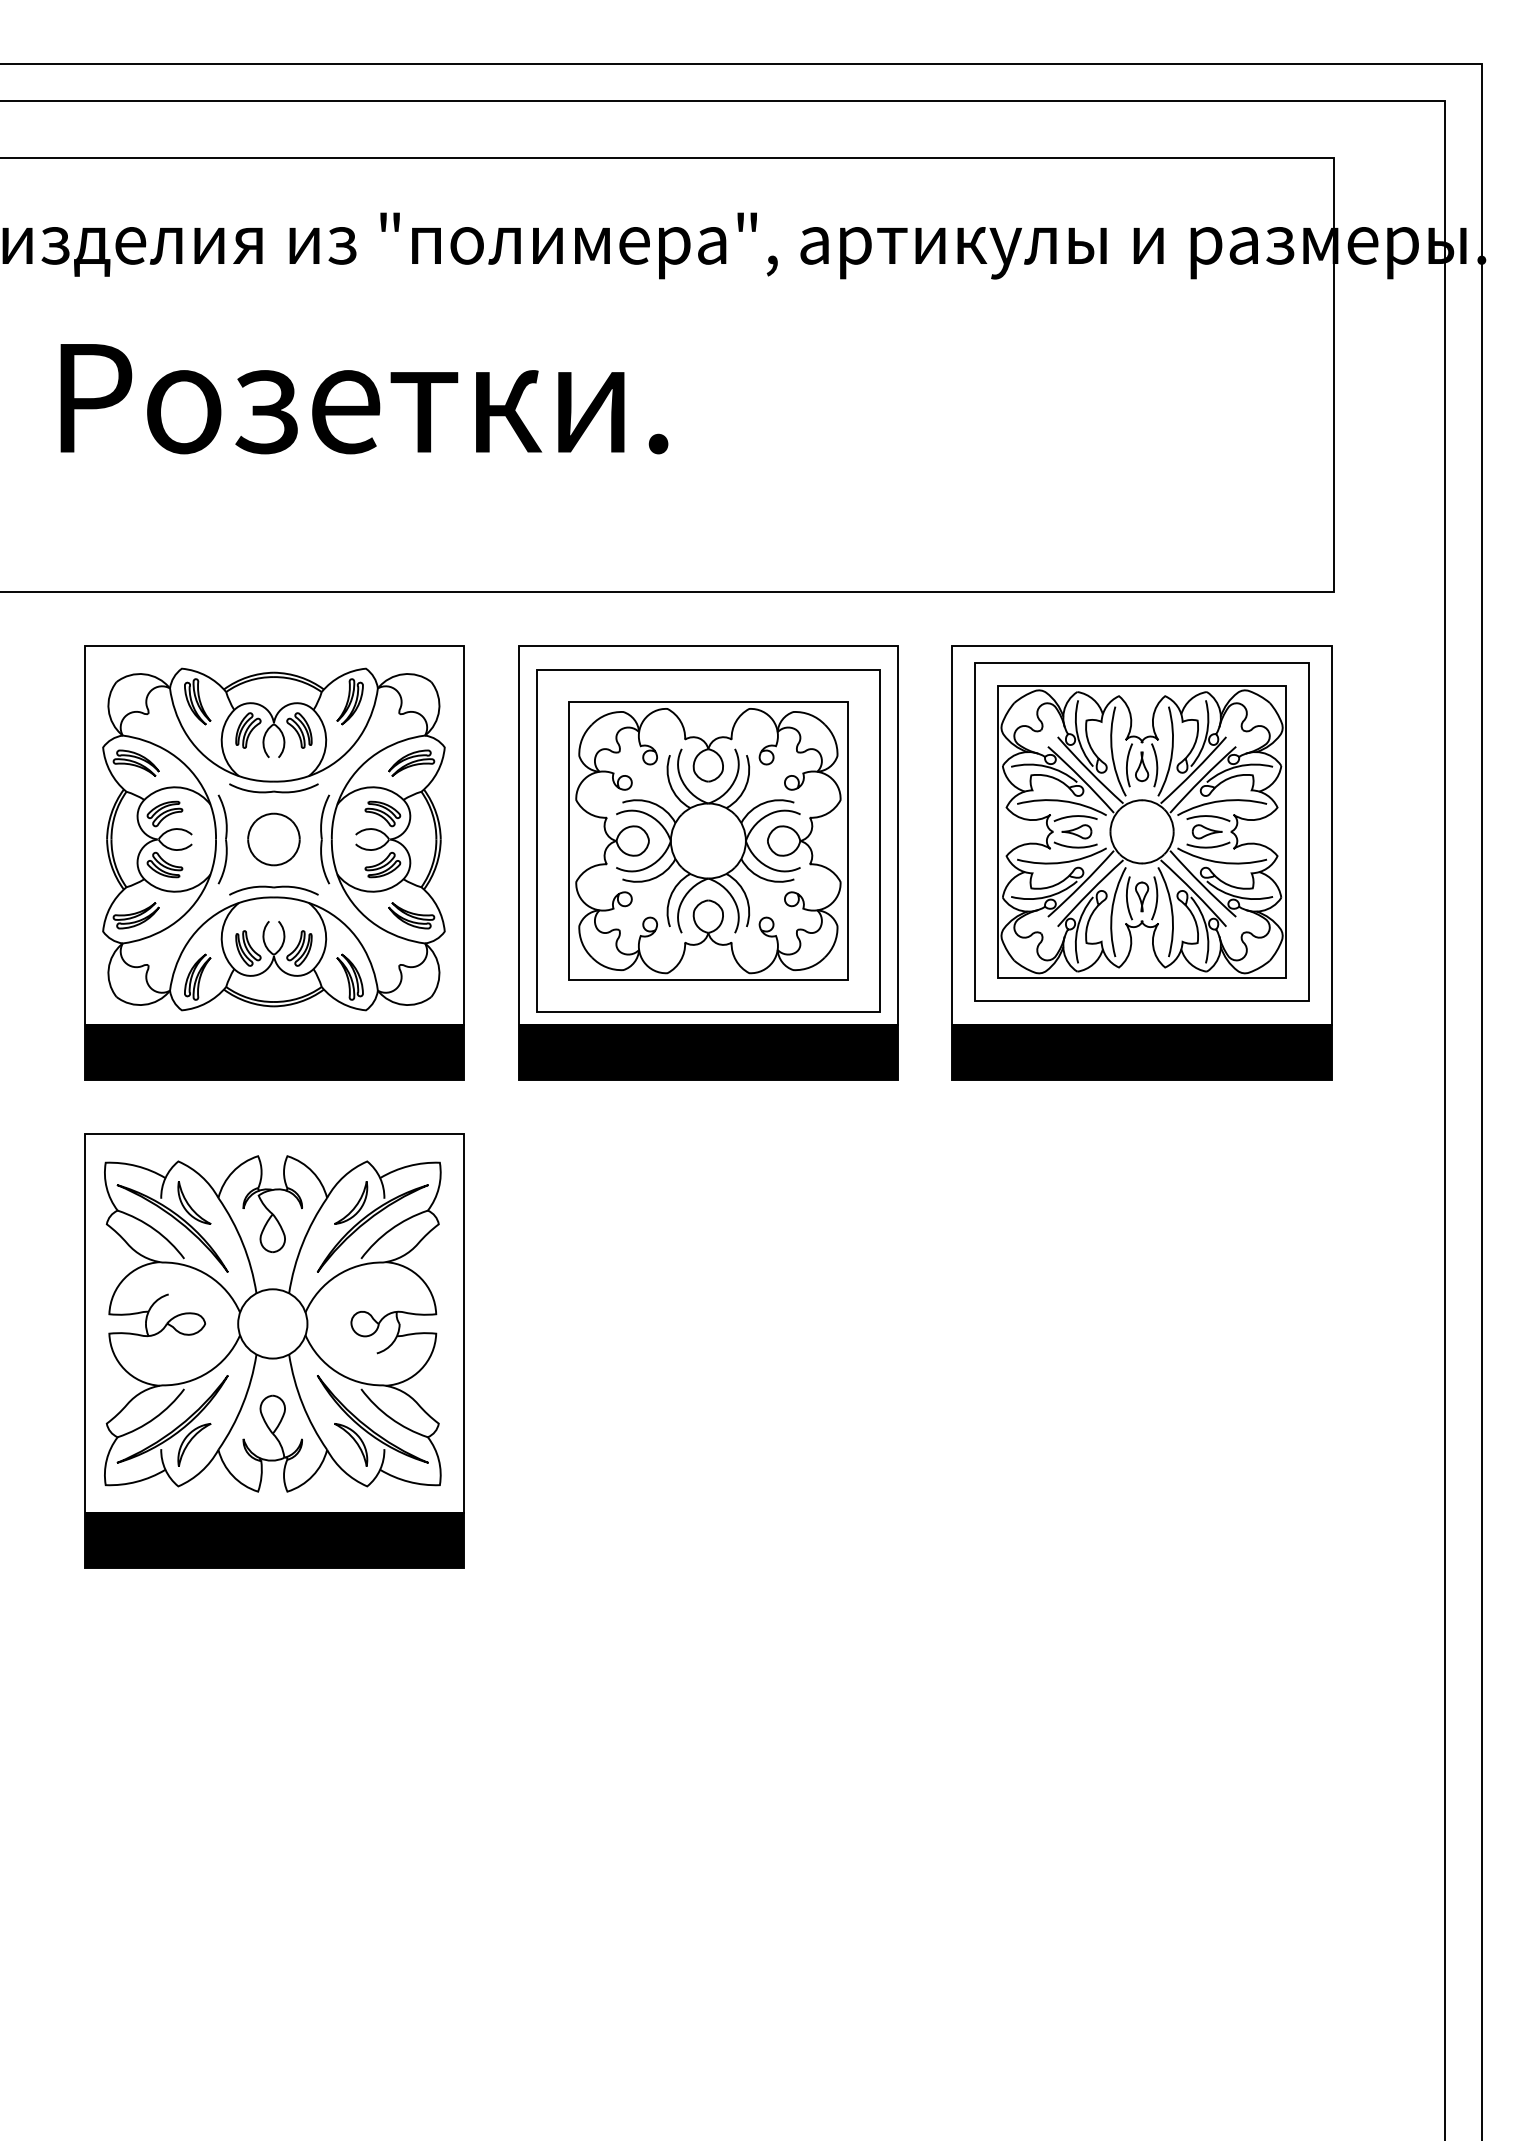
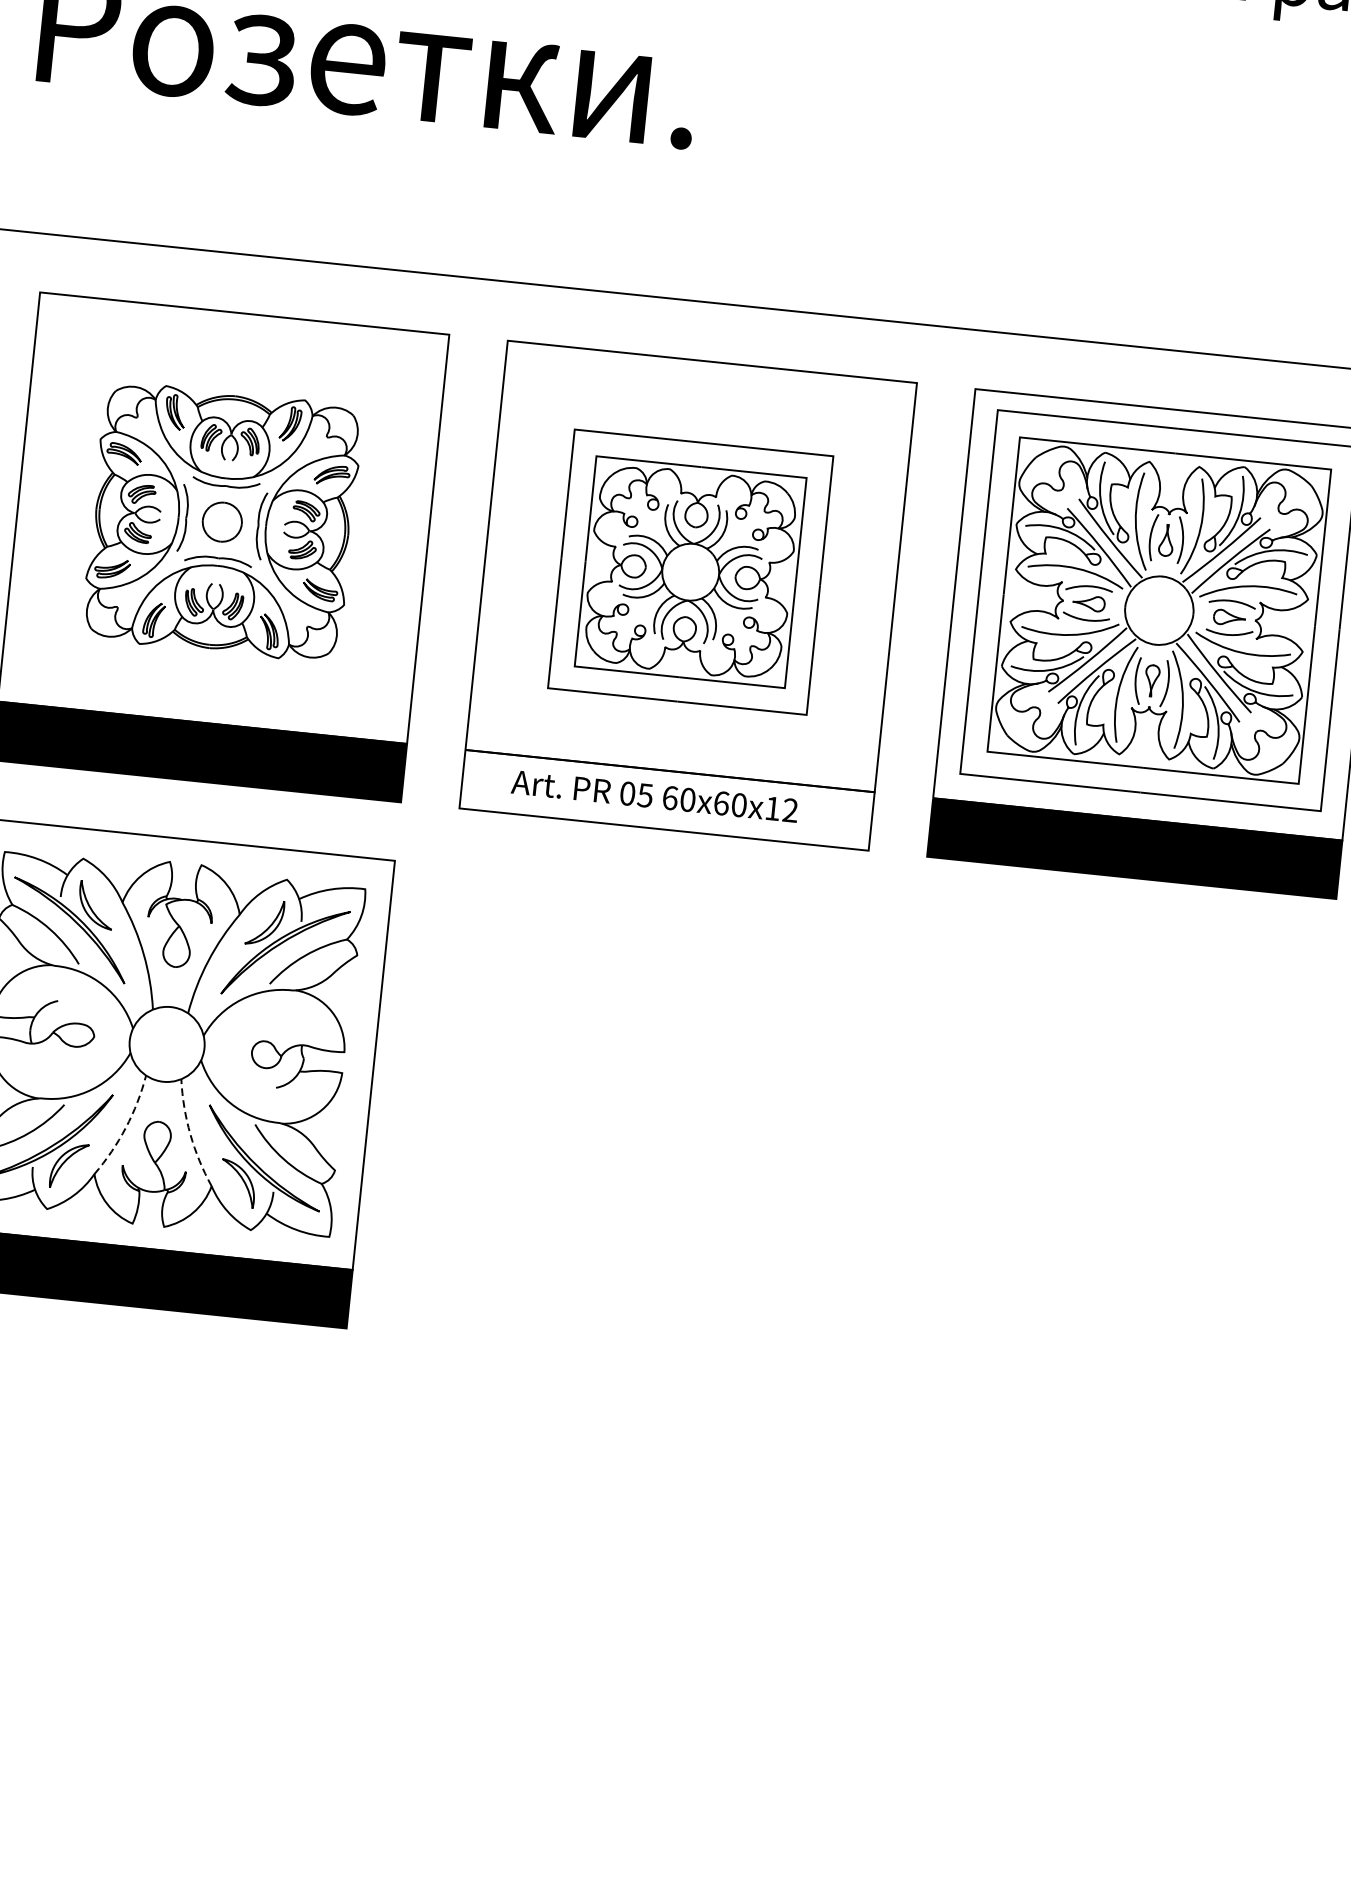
part: (273, 839) -> (221, 522), size x0.7
part: (708, 840) -> (690, 571), size x0.7
fill: (708, 1052) -> (667, 800), removed
line: (242, 1404) -> (125, 1127), solid -> dashed
line: (302, 1404) -> (190, 1134), solid -> dashed

